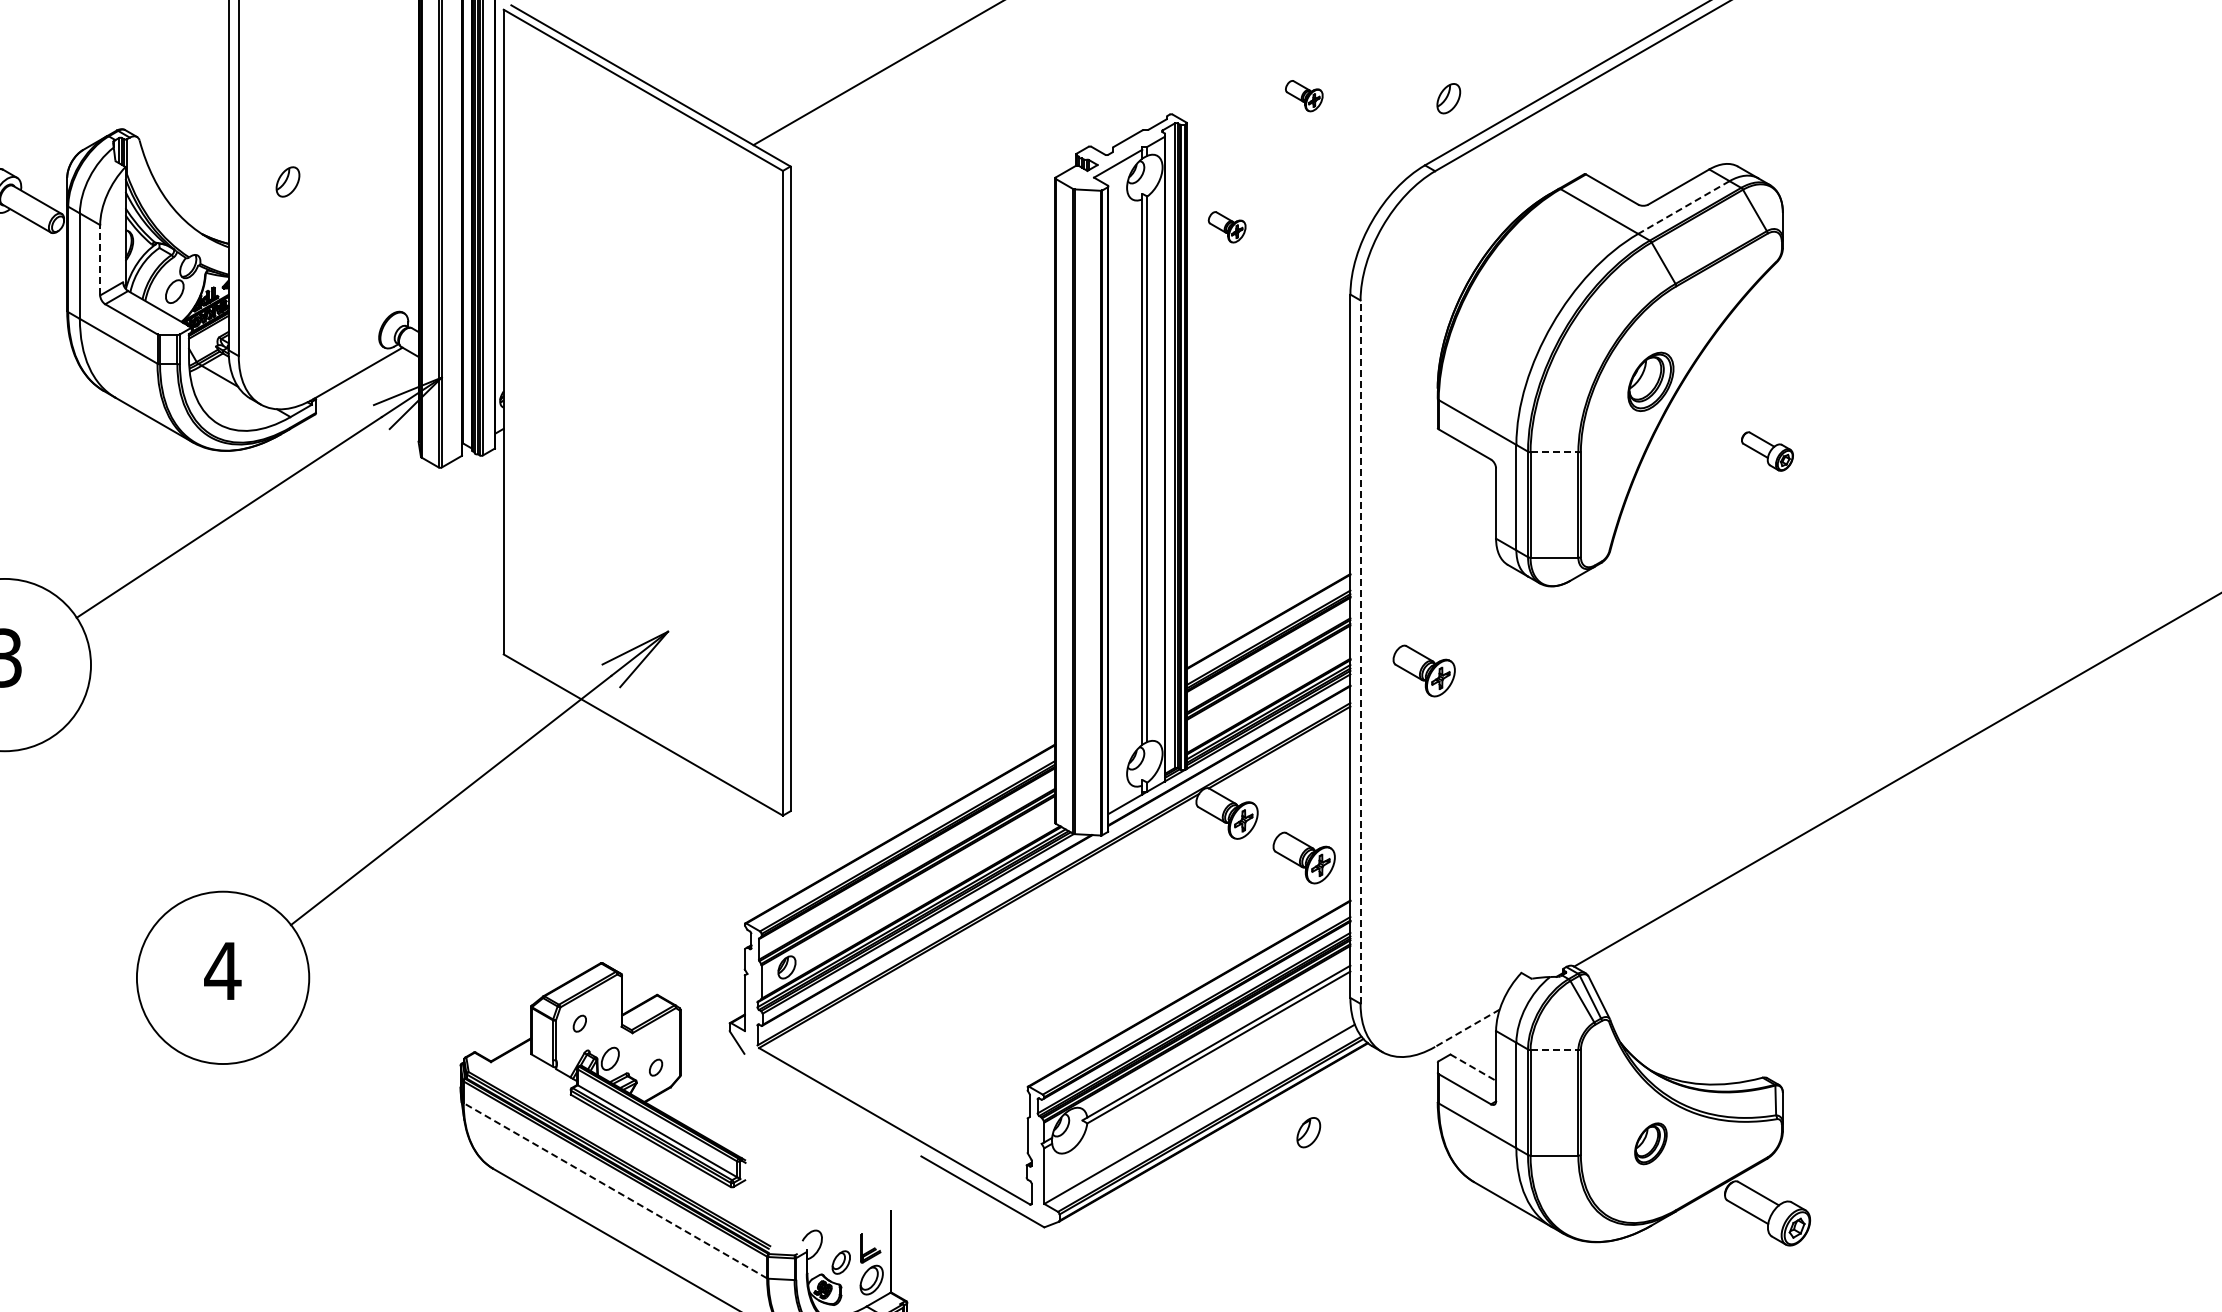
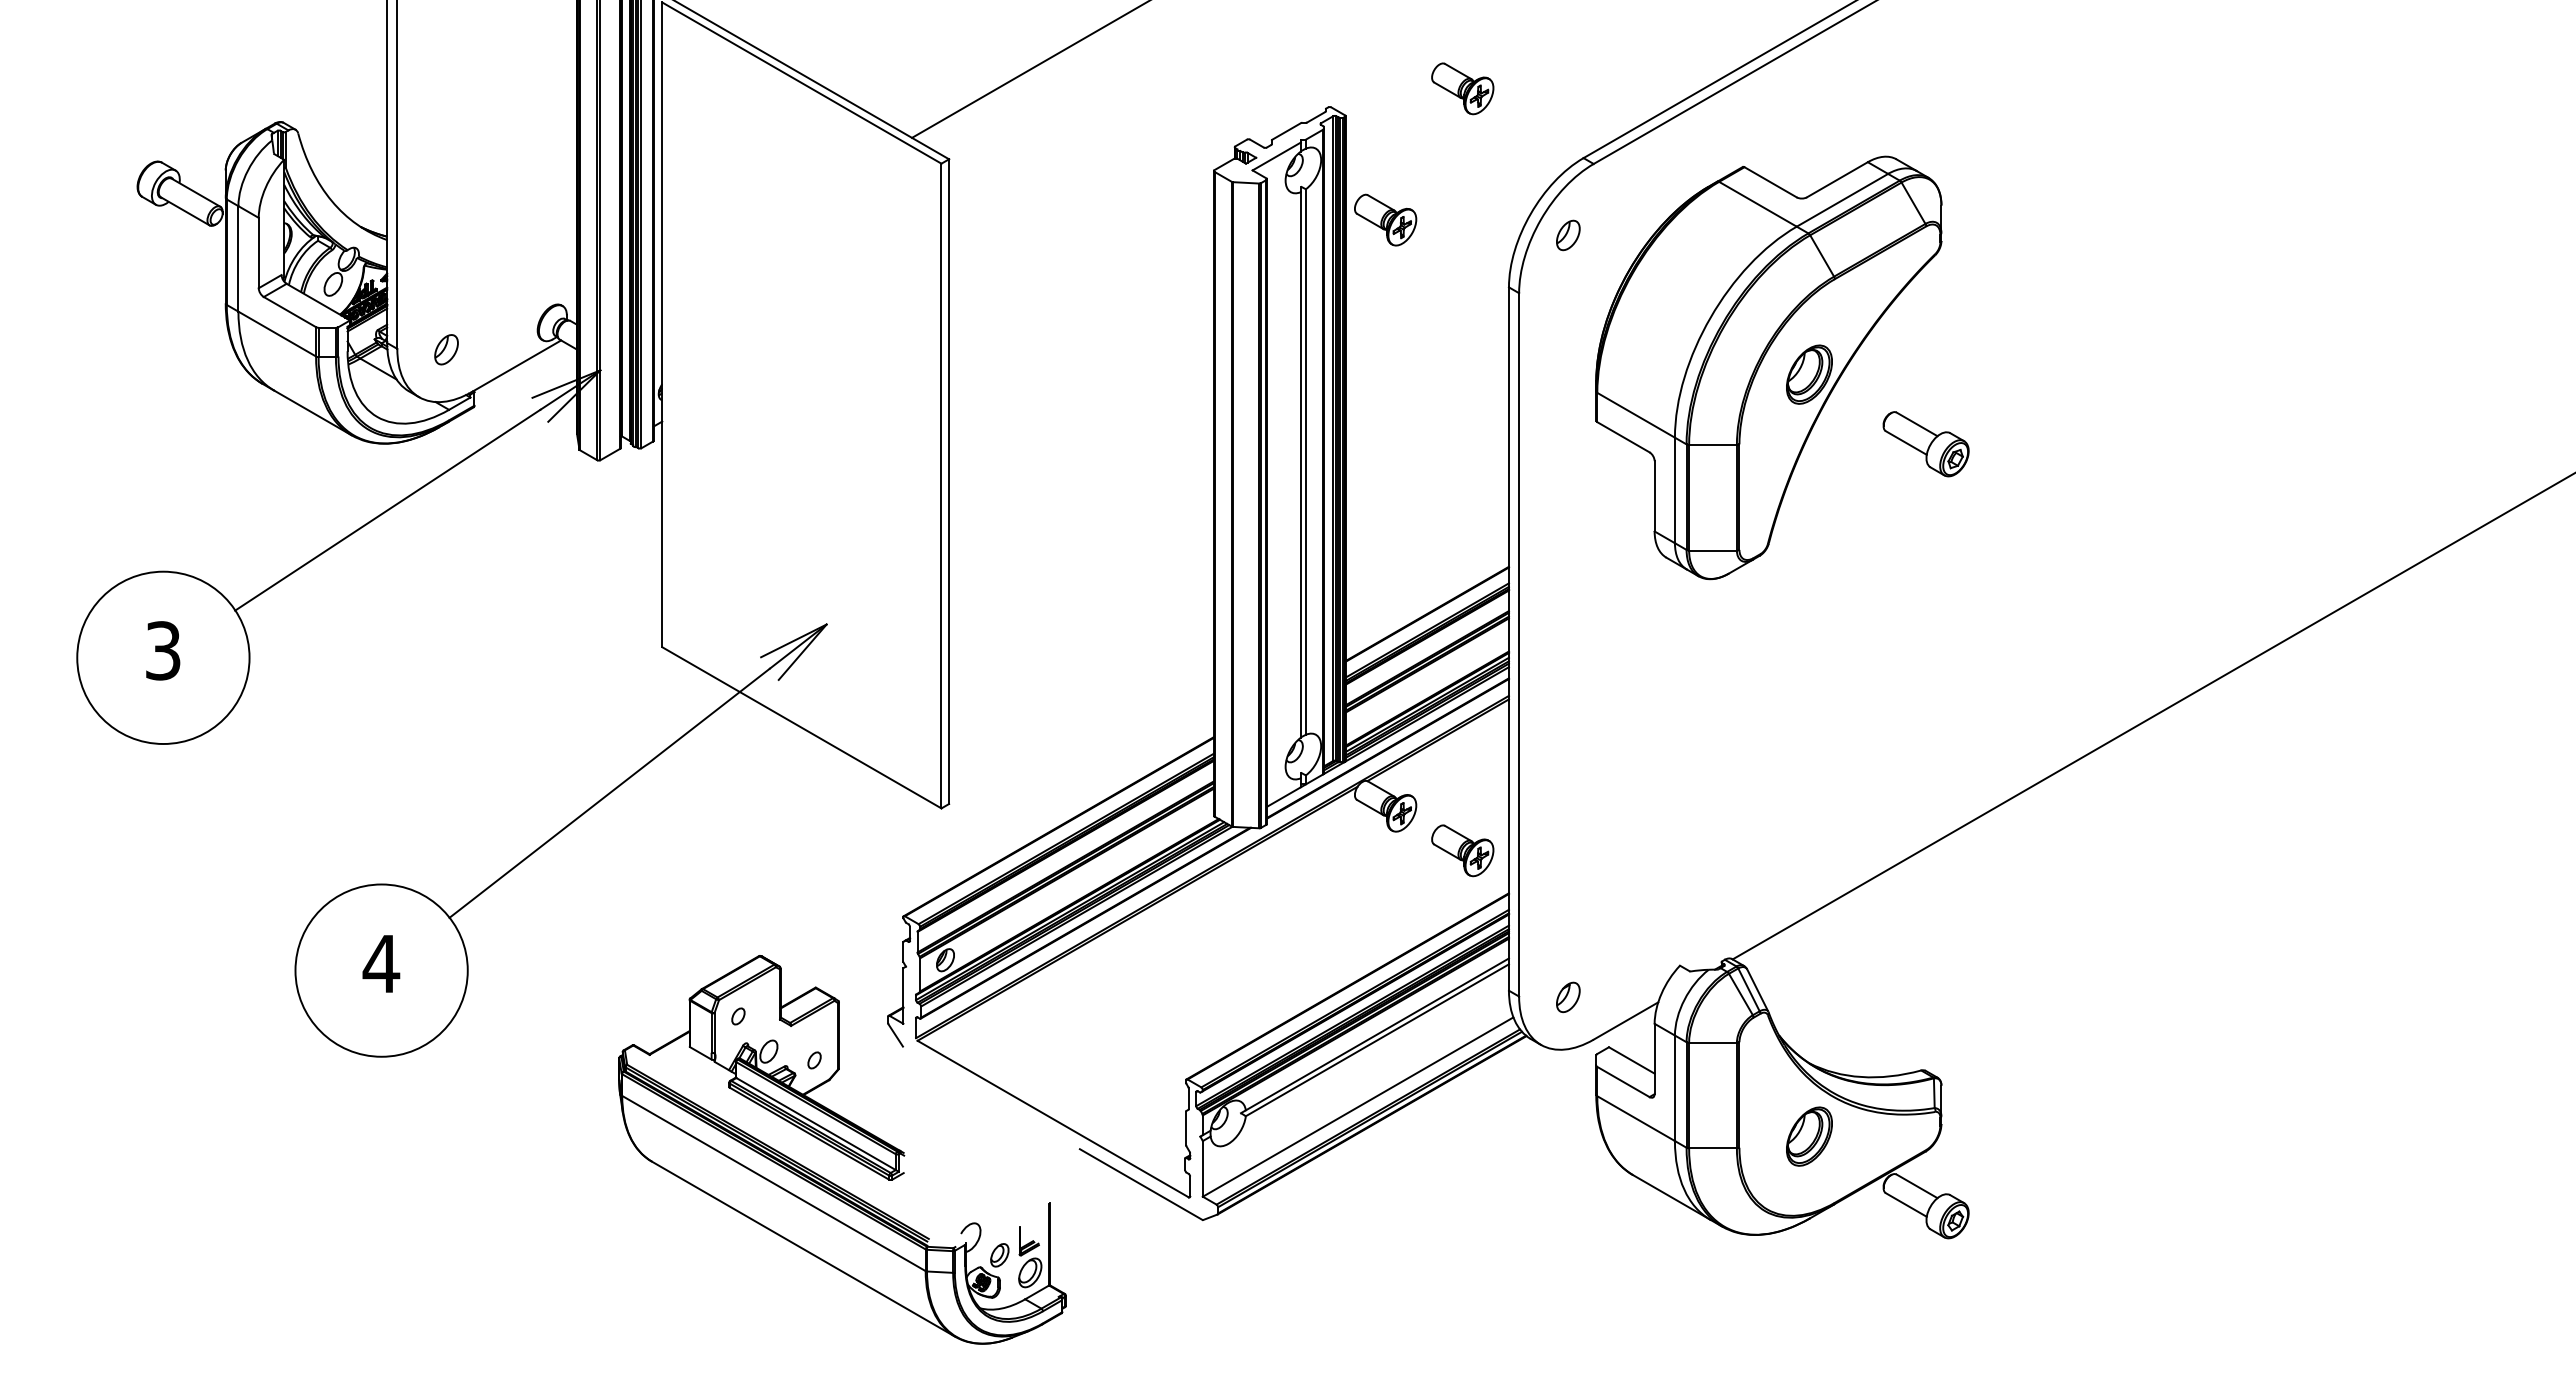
part: (1303, 95) -> (1462, 88), size x1.67
part: (1448, 98) -> (1568, 235), moved
part: (287, 181) -> (446, 349), moved
line: (1683, 207) -> (1842, 200), dashed -> solid
part: (1226, 226) -> (1385, 219), size x1.67
line: (99, 259) -> (258, 252), dashed -> solid
part: (1766, 451) -> (1925, 444), size x1.67
line: (1554, 452) -> (1713, 445), dashed -> solid
line: (1360, 651) -> (1519, 644), dashed -> solid
part: (1423, 670) -> (1582, 663), removed
line: (1466, 1028) -> (1625, 1021), dashed -> solid
line: (1554, 1049) -> (1713, 1042), dashed -> solid
line: (1473, 1067) -> (1632, 1060), dashed -> solid
part: (1308, 1132) -> (1568, 997), moved
part: (1650, 1143) -> (1809, 1136), size x1.43
line: (614, 1190) -> (773, 1183), dashed -> solid

